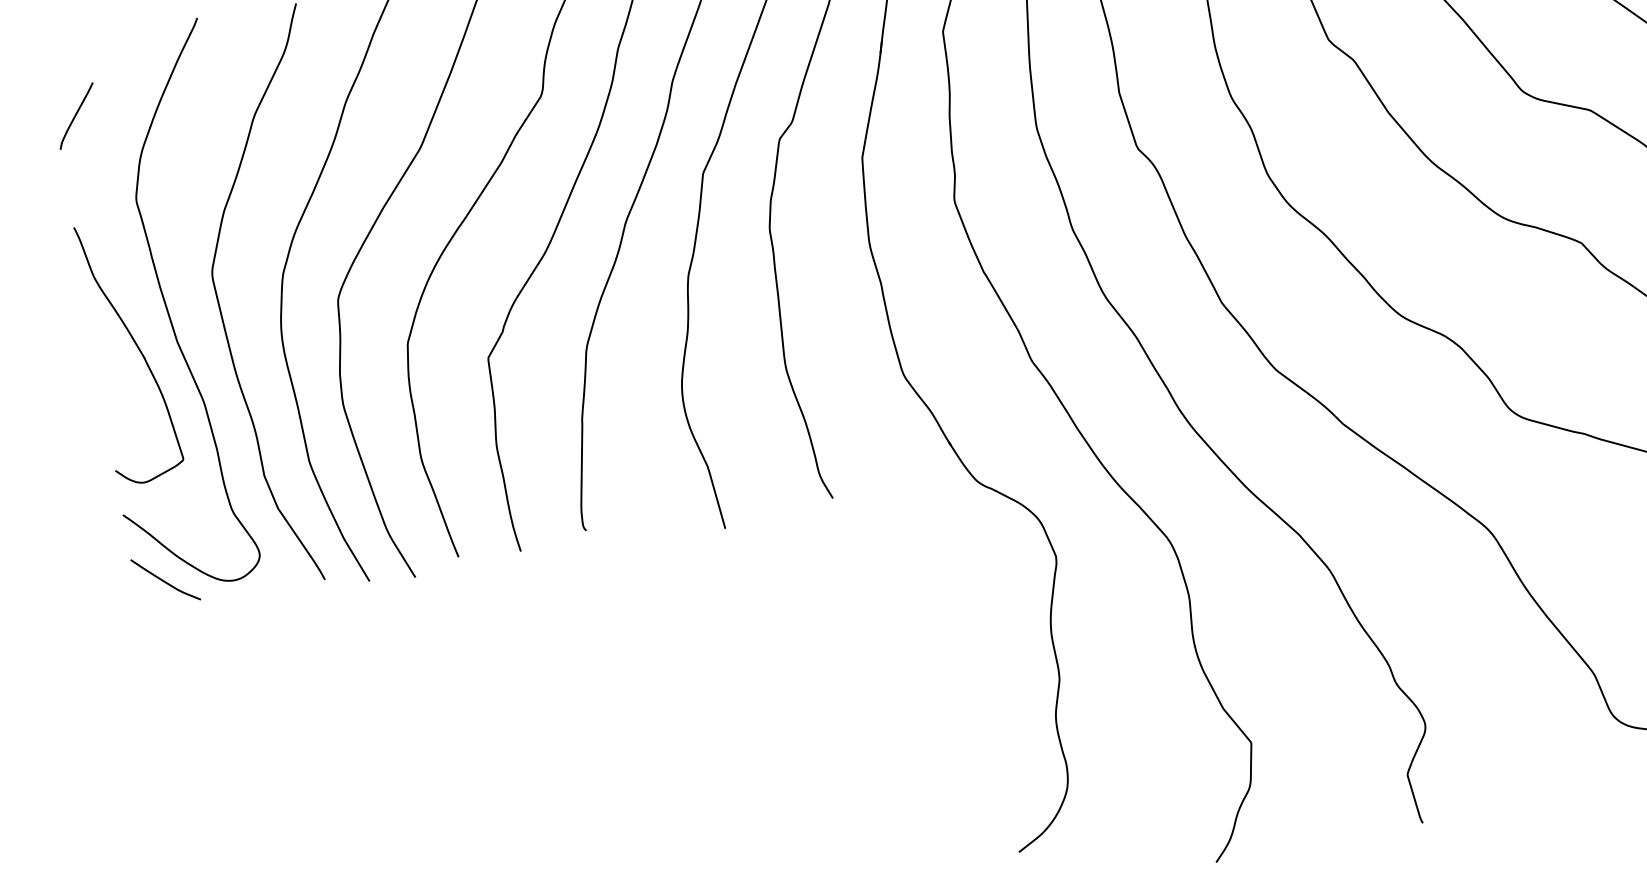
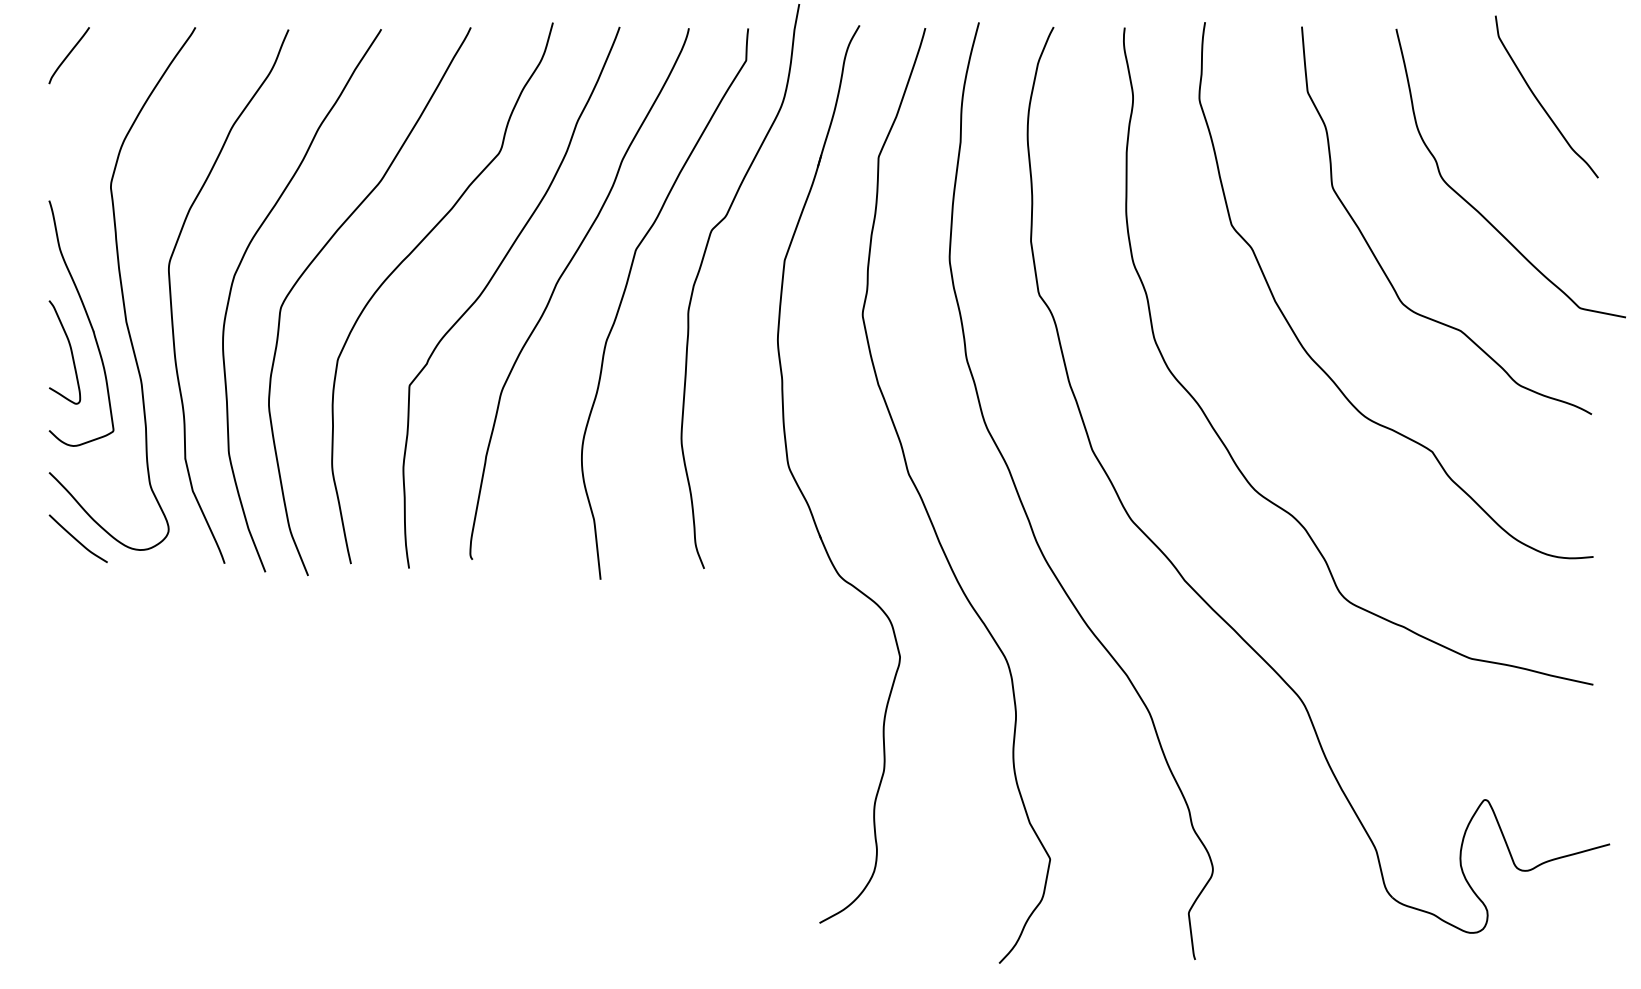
curve: (75, 116) -> (68, 55), moved
curve: (123, 383) -> (70, 351), added

